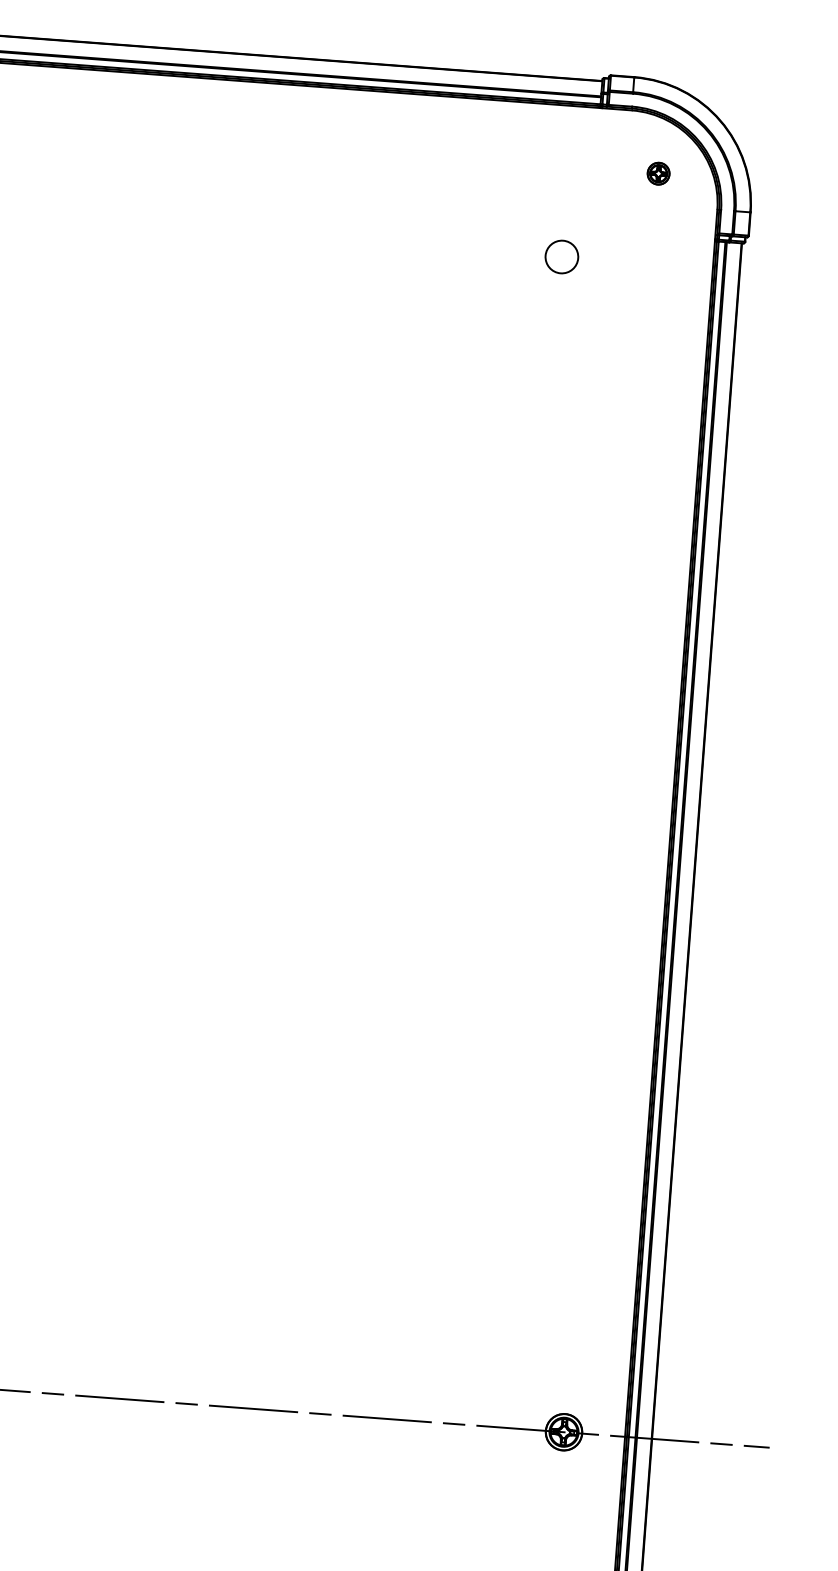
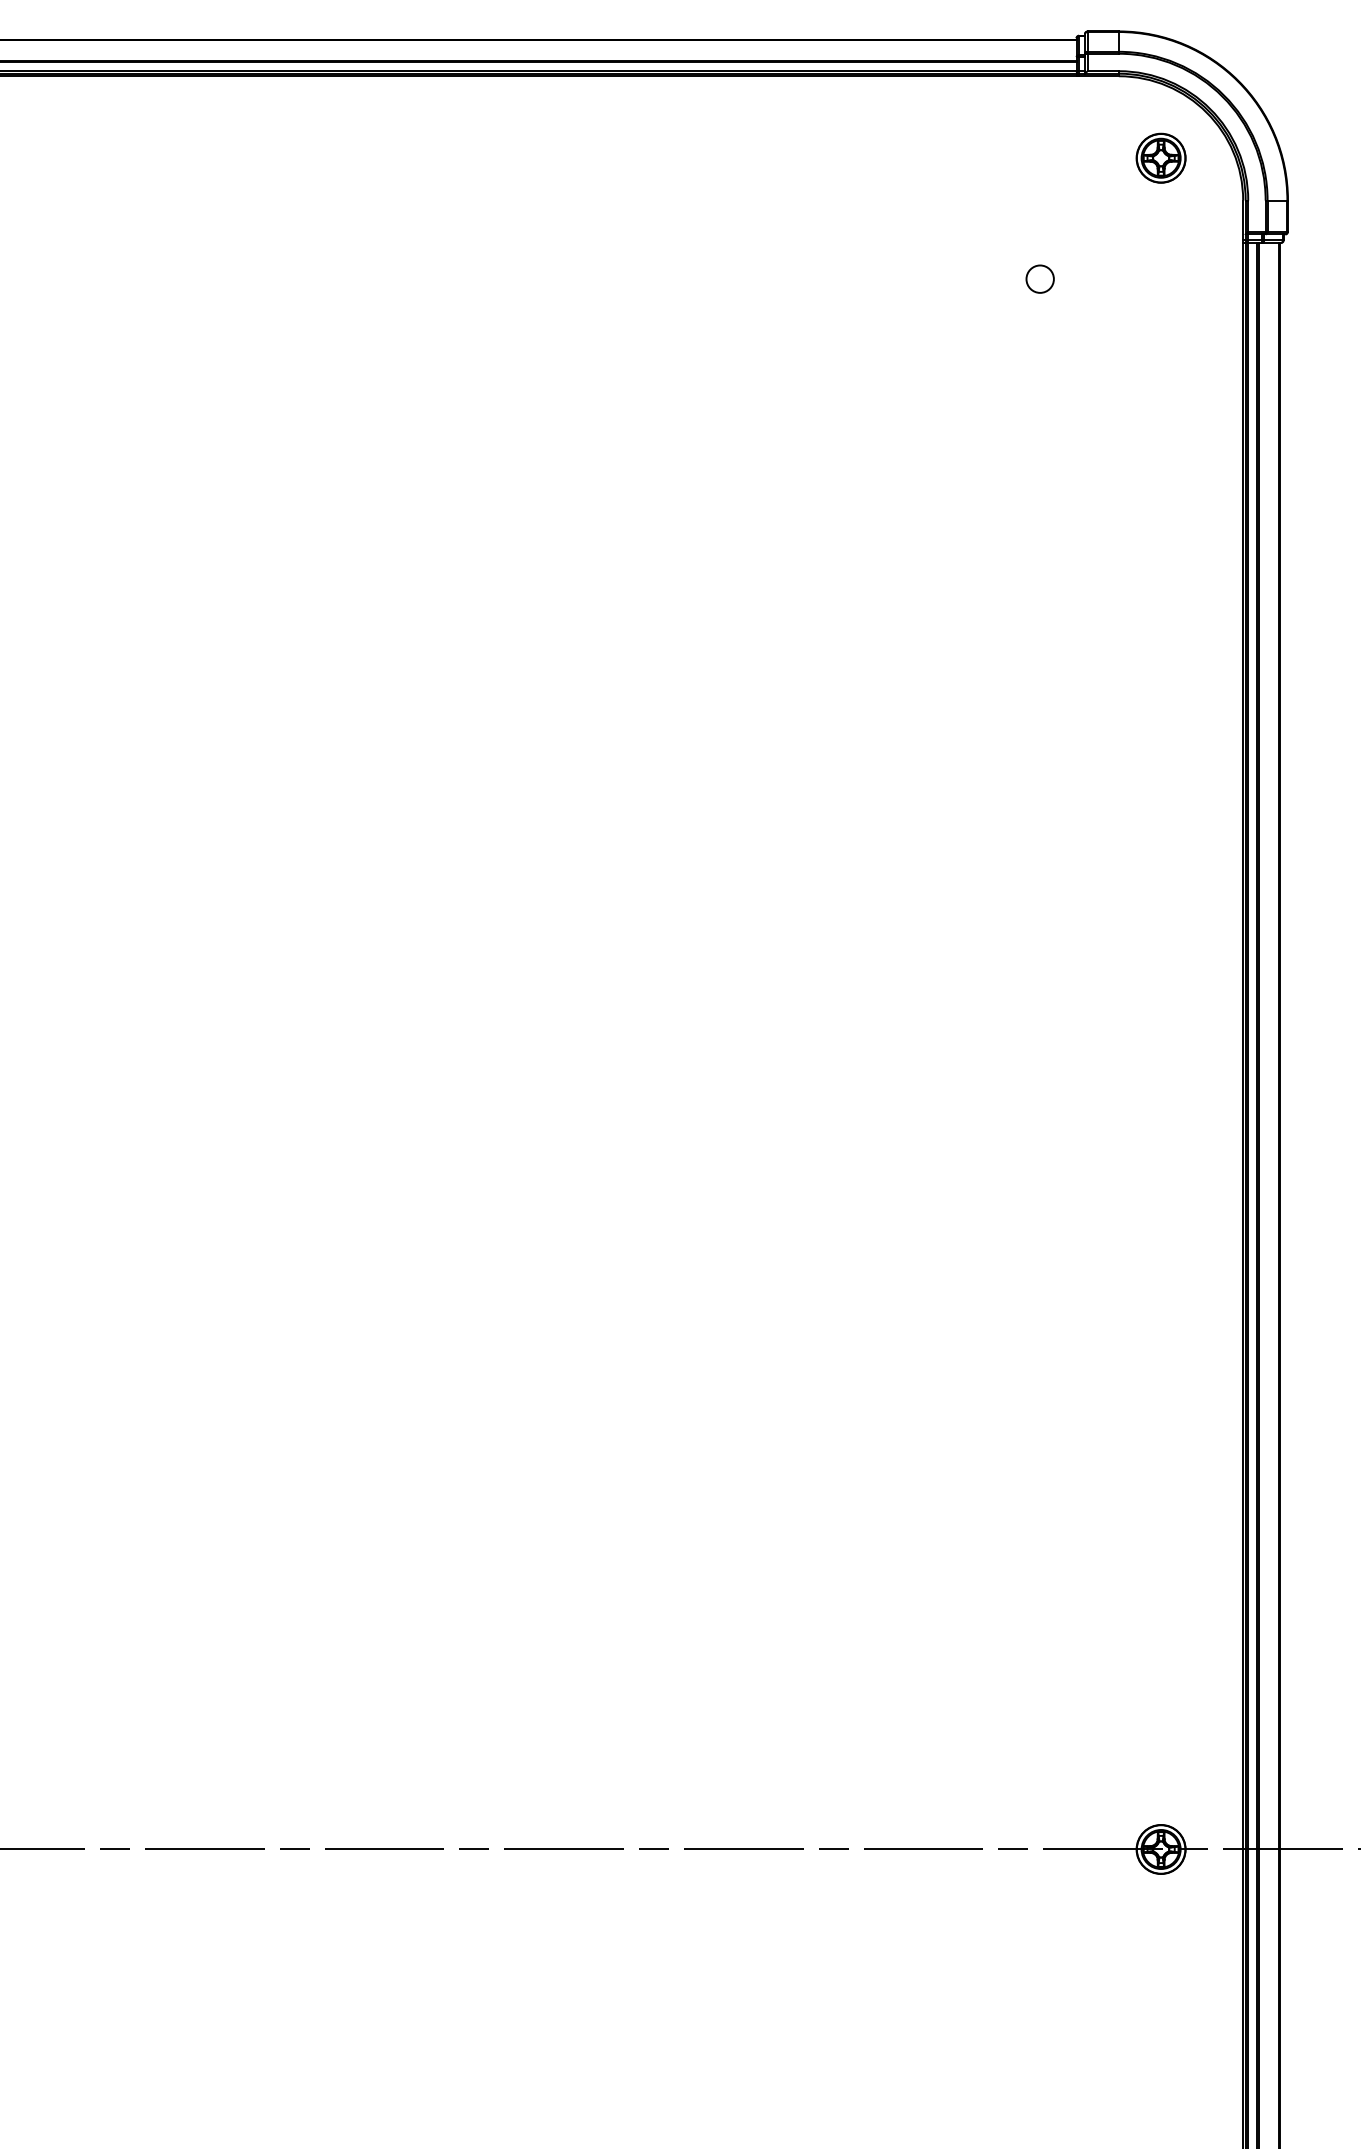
part: (658, 173) -> (1160, 157), size x1.67
circle: (561, 256) -> (1039, 278), size x0.62

